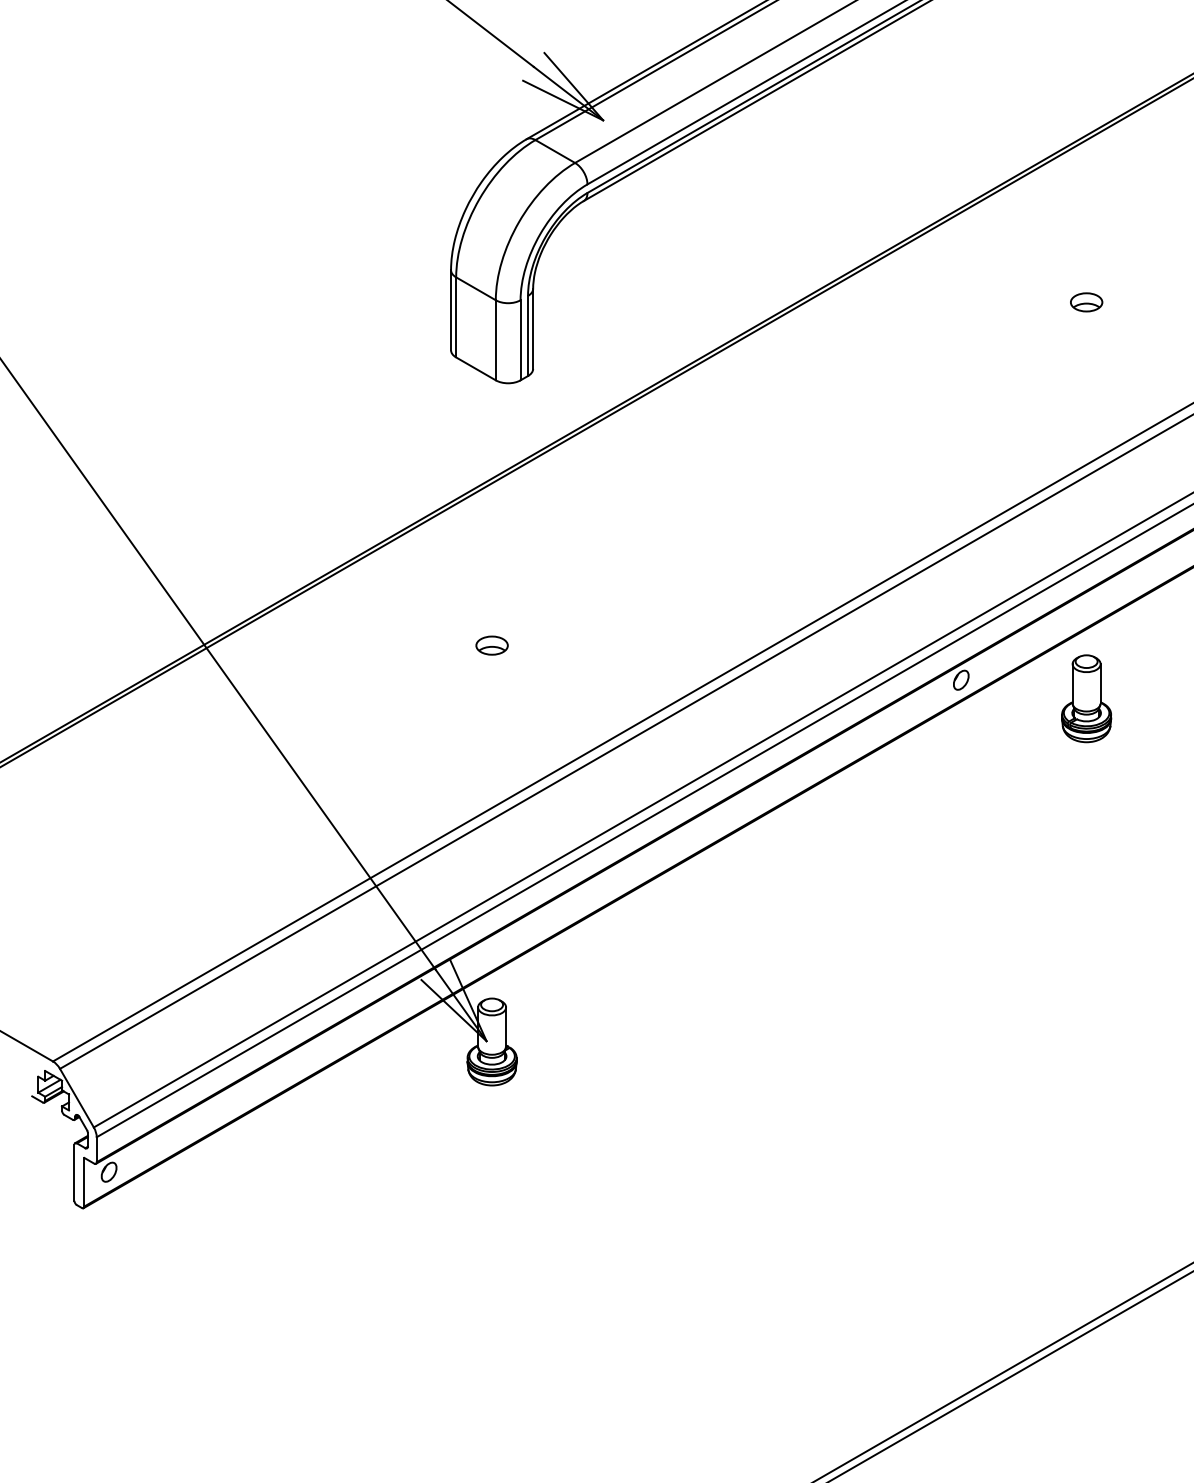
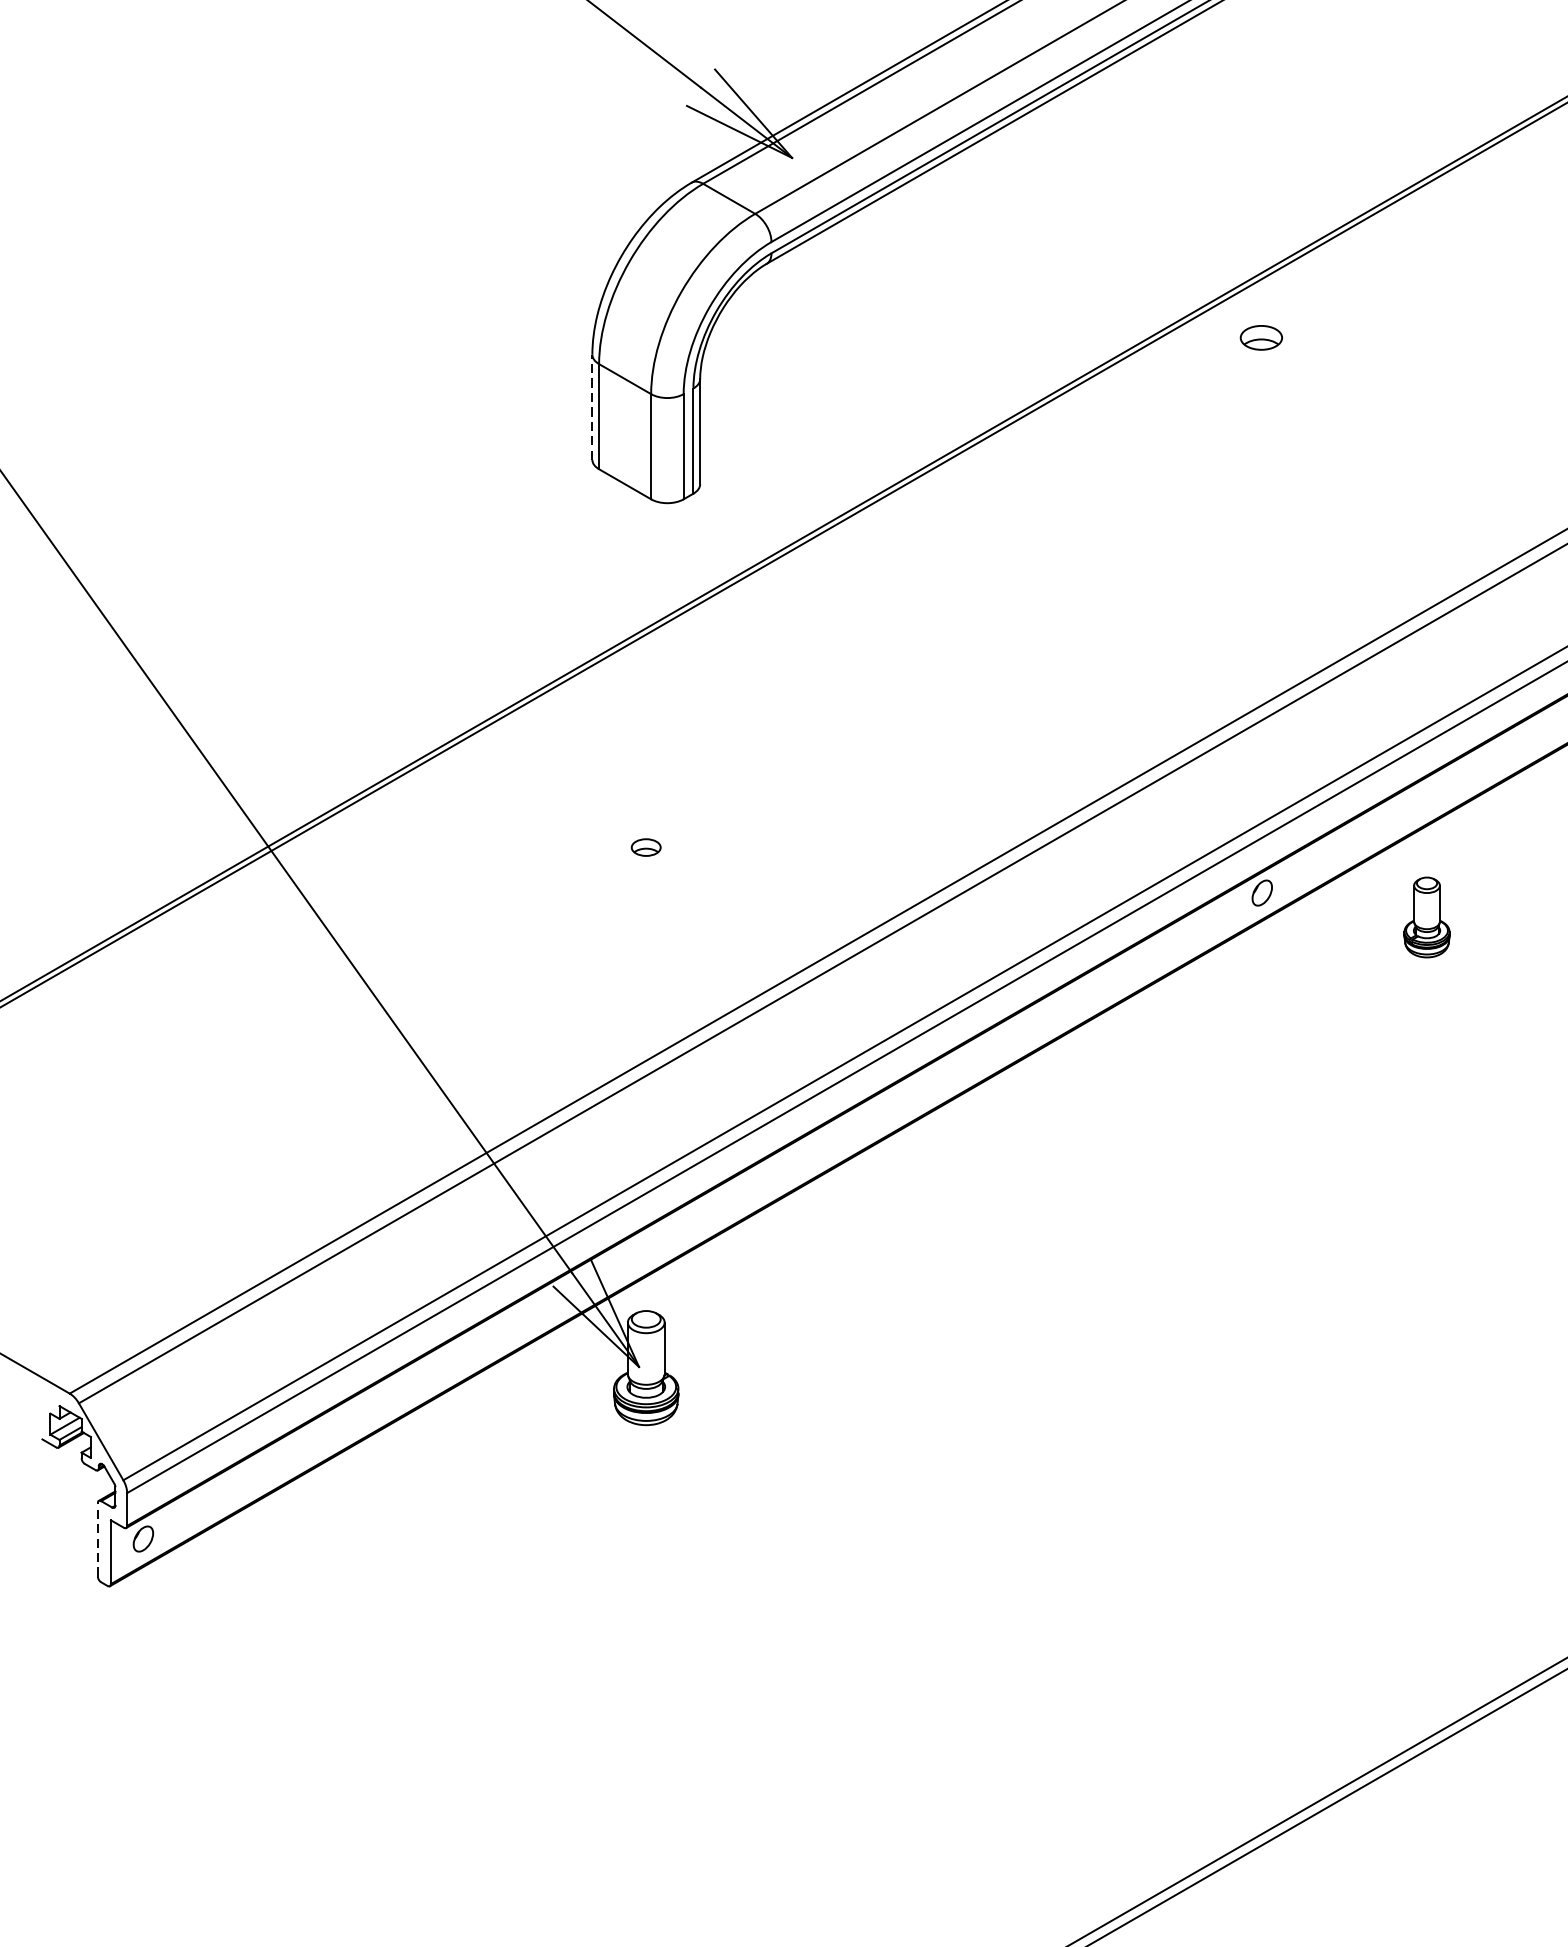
part: (1086, 302) -> (1261, 338), moved
line: (451, 309) -> (592, 406), solid -> dashed
part: (491, 645) -> (645, 847), size x0.7
part: (1086, 698) -> (1426, 917), size x0.7
line: (74, 1172) -> (97, 1539), solid -> dashed

